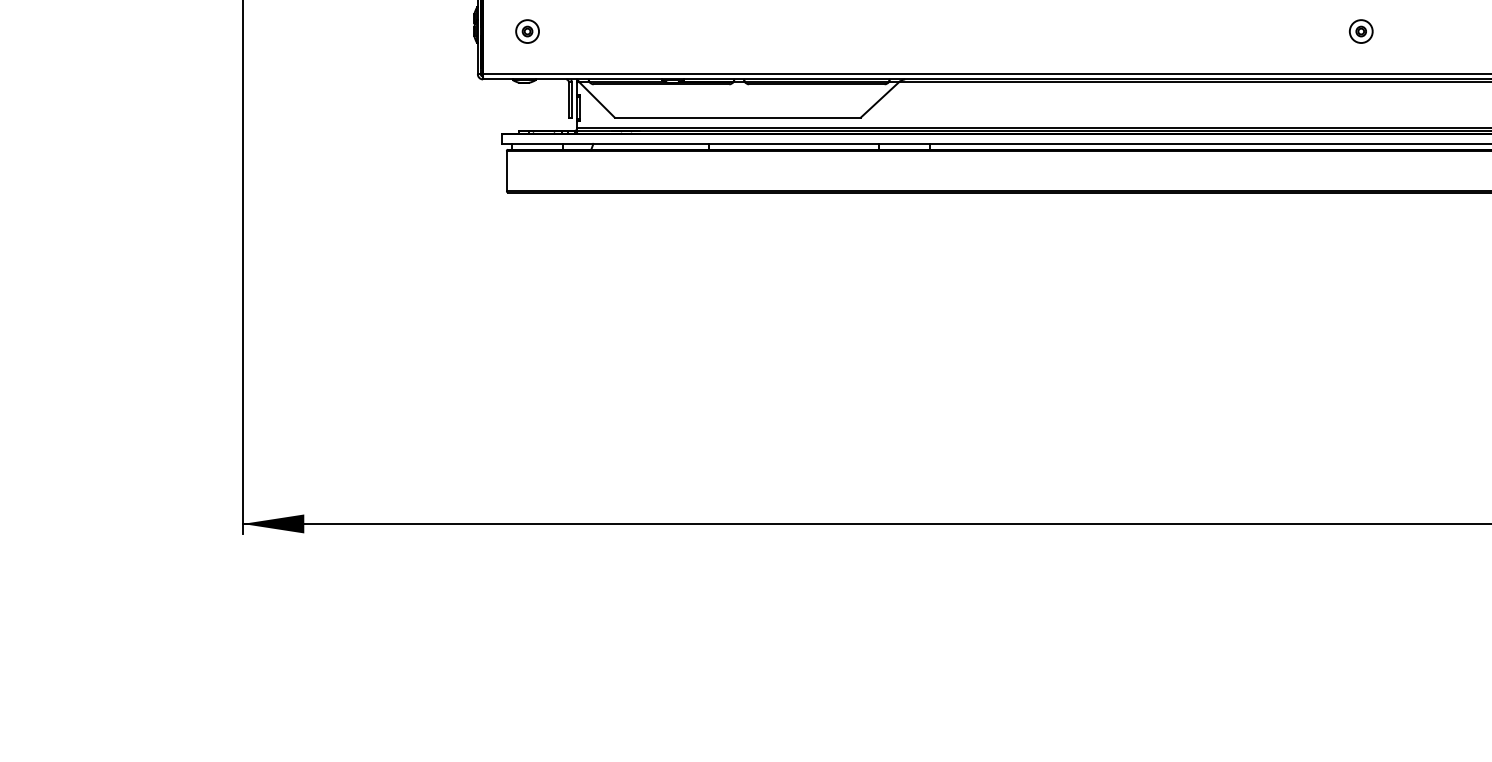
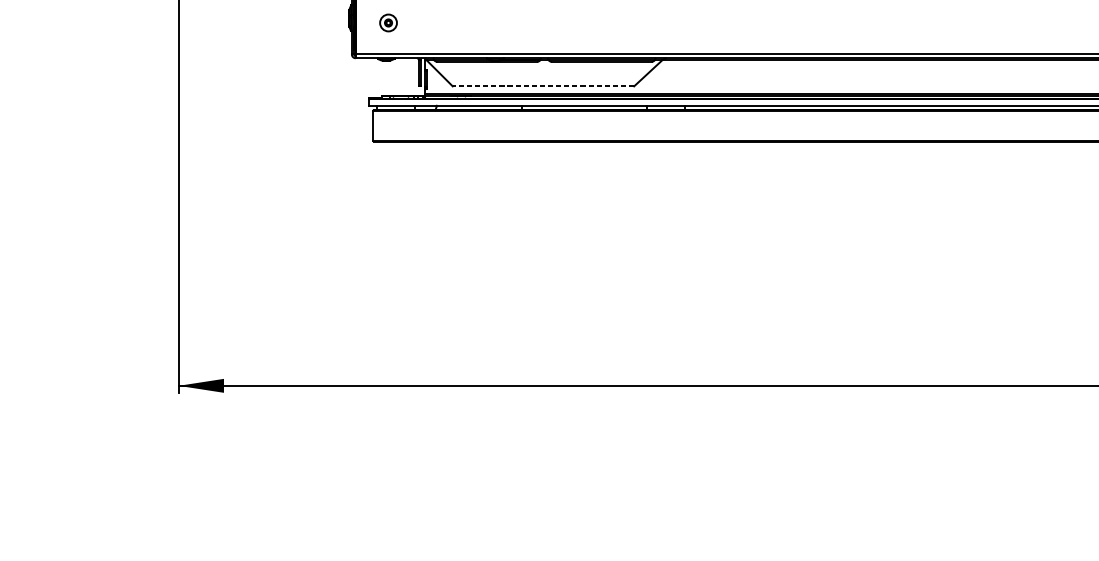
part: (1360, 31) -> (1002, 22), removed
line: (737, 117) -> (543, 86), solid -> dashed

